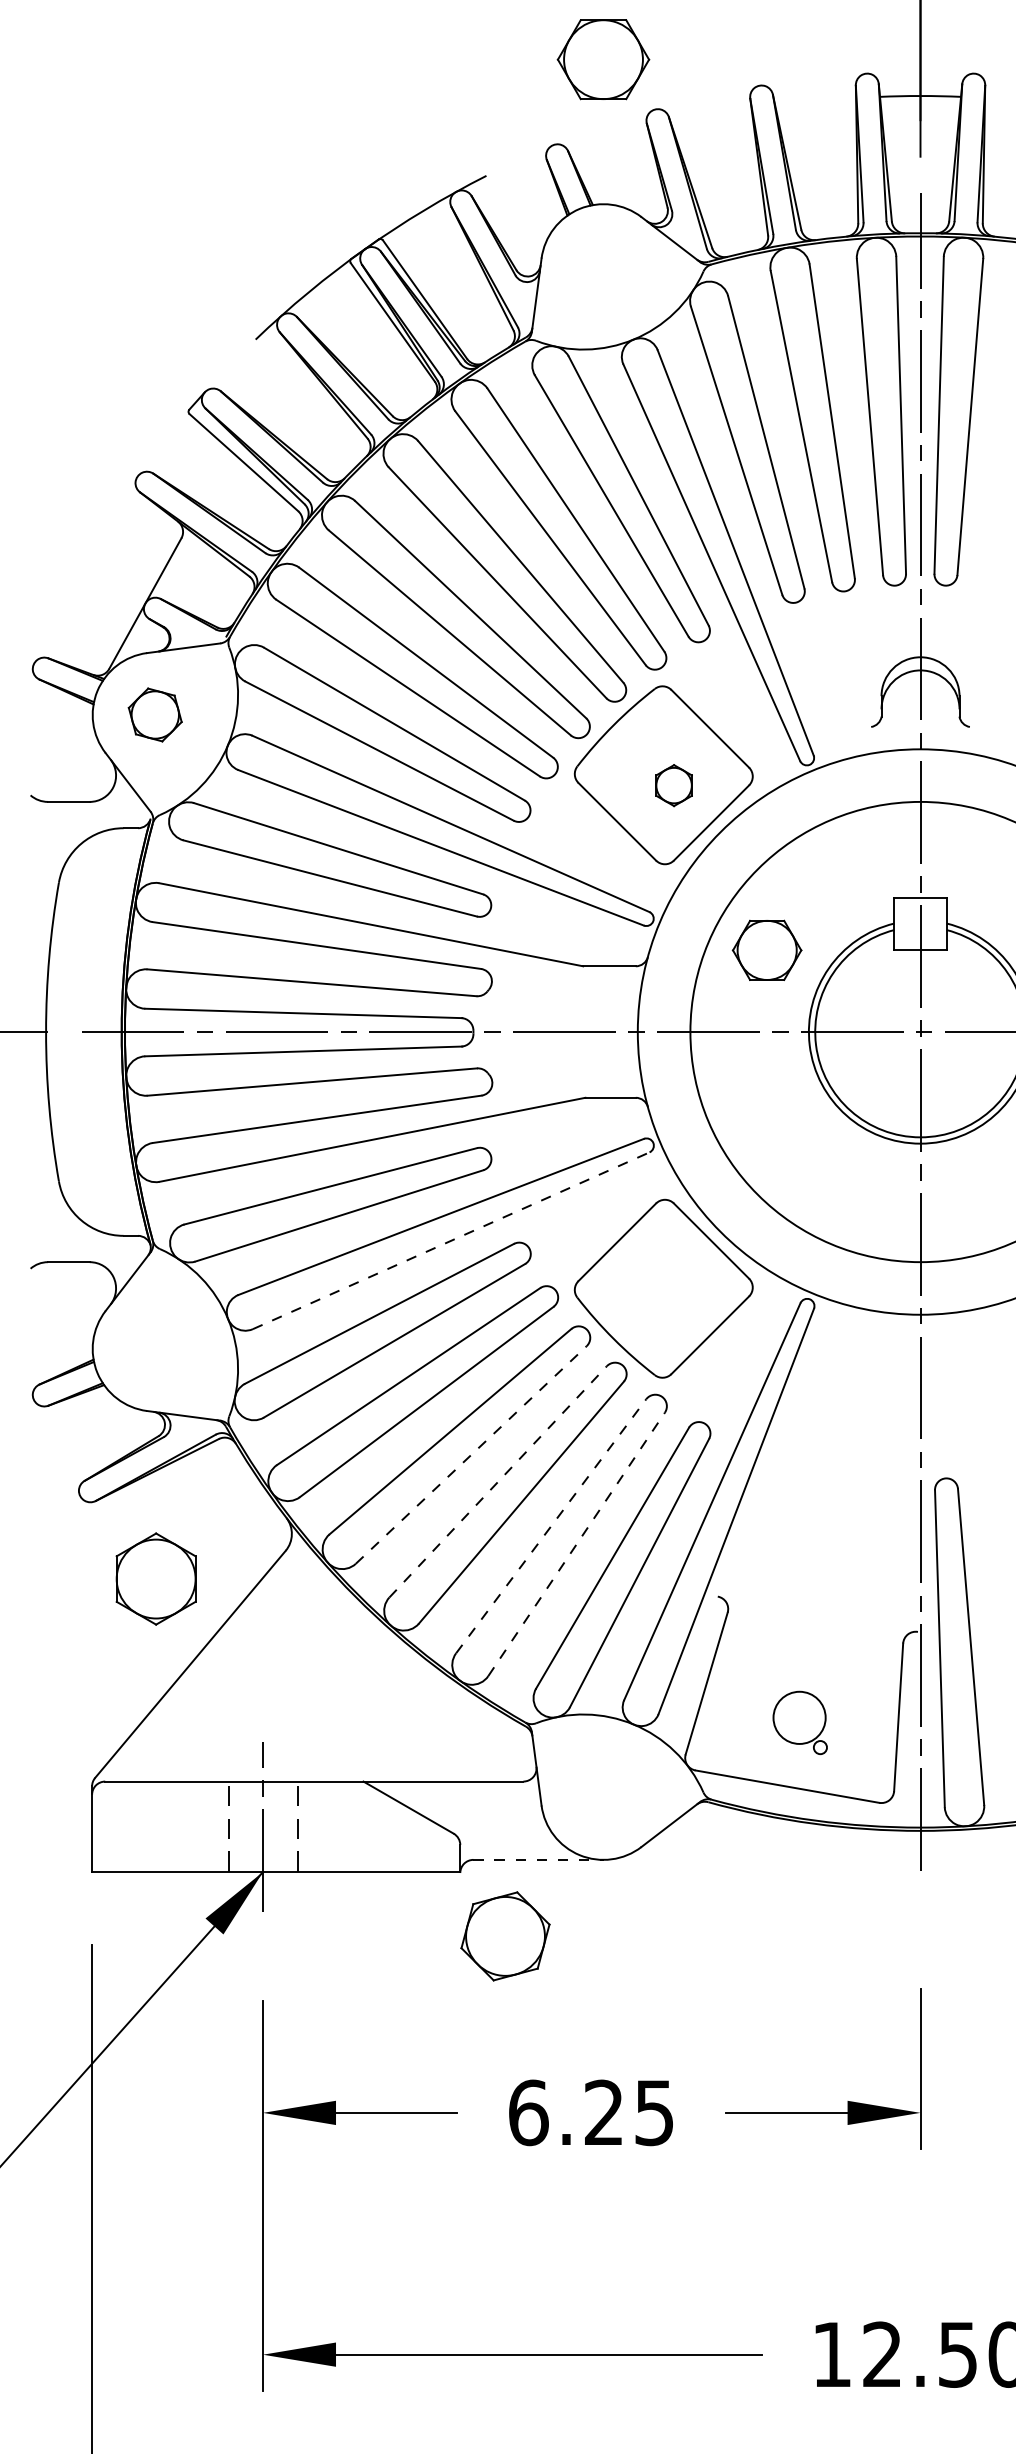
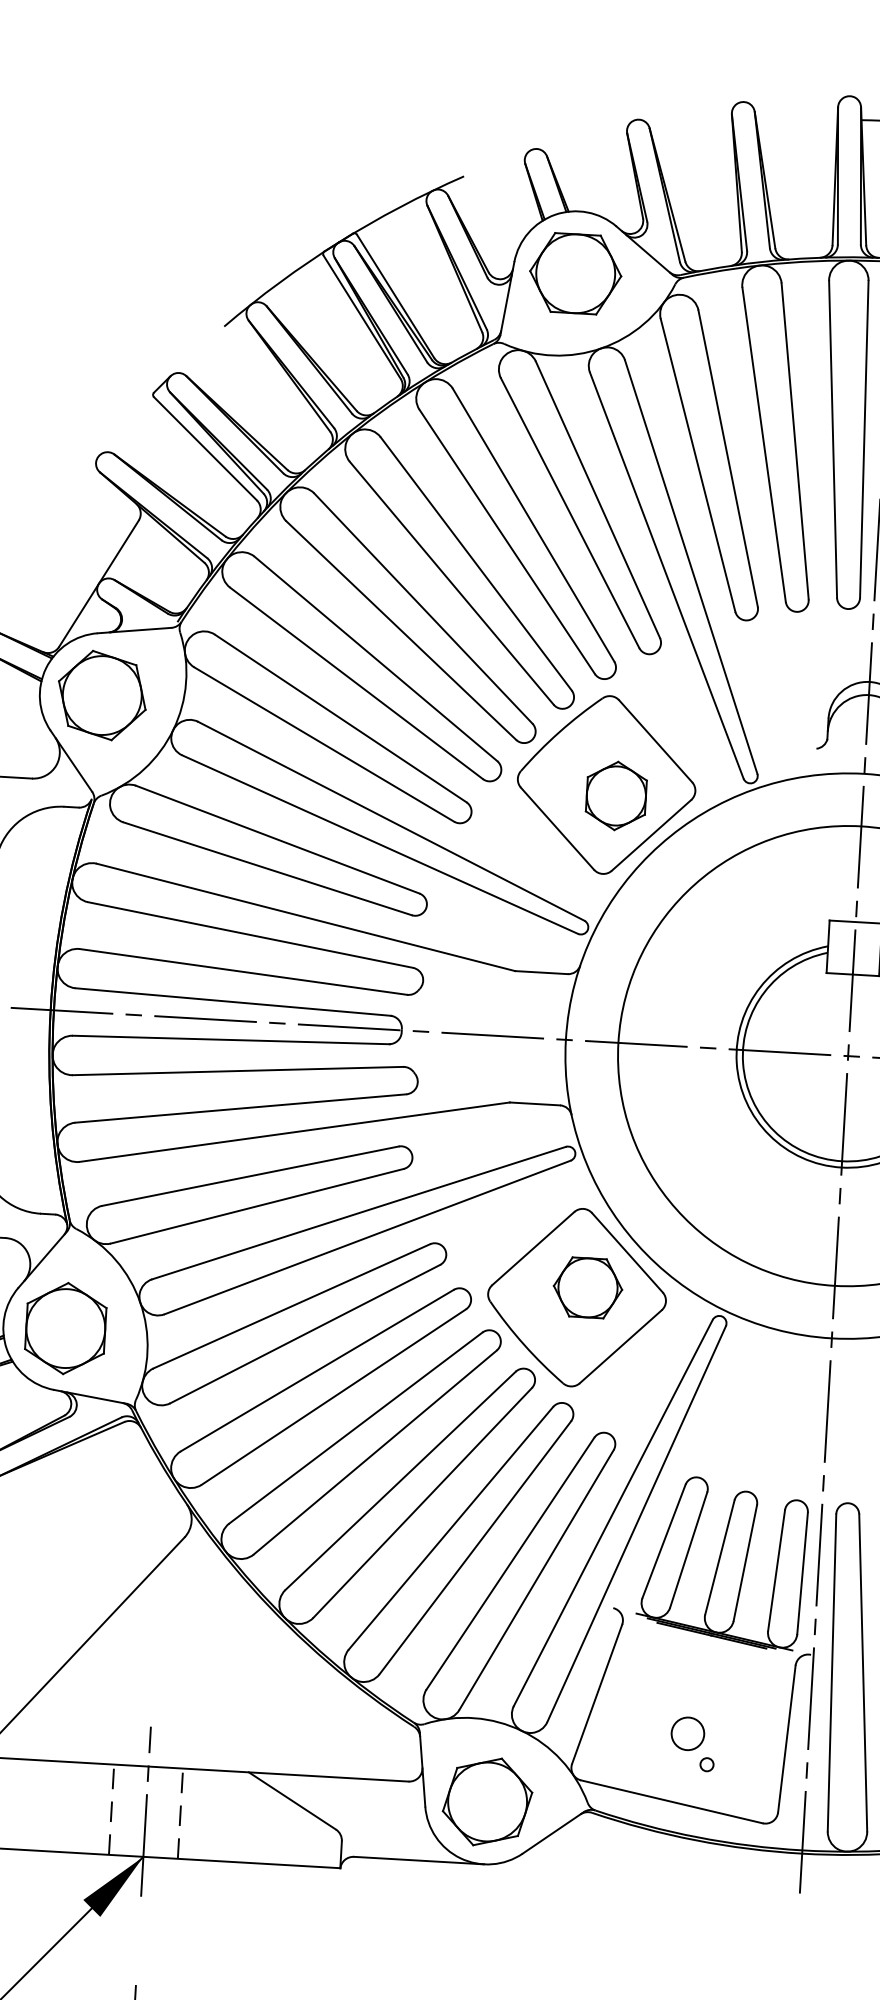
part: (603, 59) -> (575, 273), moved
part: (155, 714) -> (102, 695), size x1.67
part: (673, 785) -> (615, 795), size x1.67
part: (766, 949) -> (587, 1286), moved
line: (451, 1240) -> (367, 1237), dashed -> solid
line: (471, 1454) -> (375, 1452), dashed -> solid
line: (498, 1481) -> (400, 1480), dashed -> solid
line: (551, 1526) -> (451, 1528), dashed -> solid
line: (576, 1544) -> (475, 1547), dashed -> solid
part: (823, 1544) -> (721, 1562), added
part: (155, 1578) -> (65, 1327), moved
circle: (799, 1717) -> (687, 1733), size x0.62
line: (538, 1859) -> (419, 1860), dashed -> solid
part: (505, 1936) -> (487, 1802), moved

